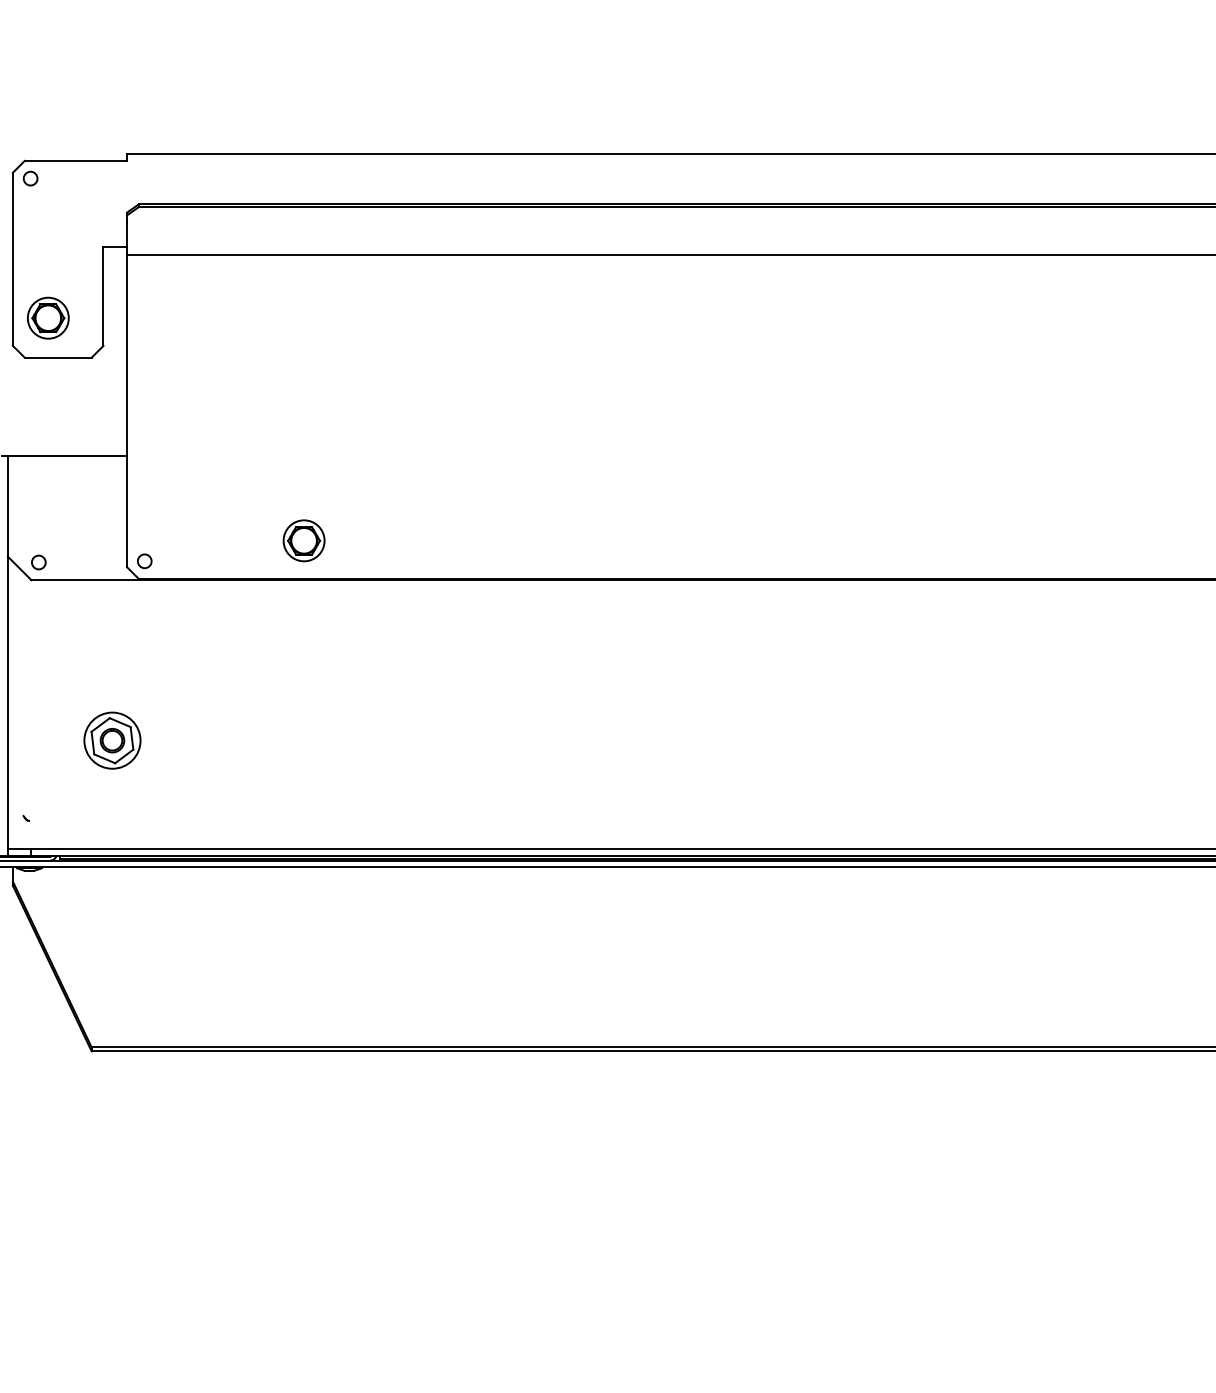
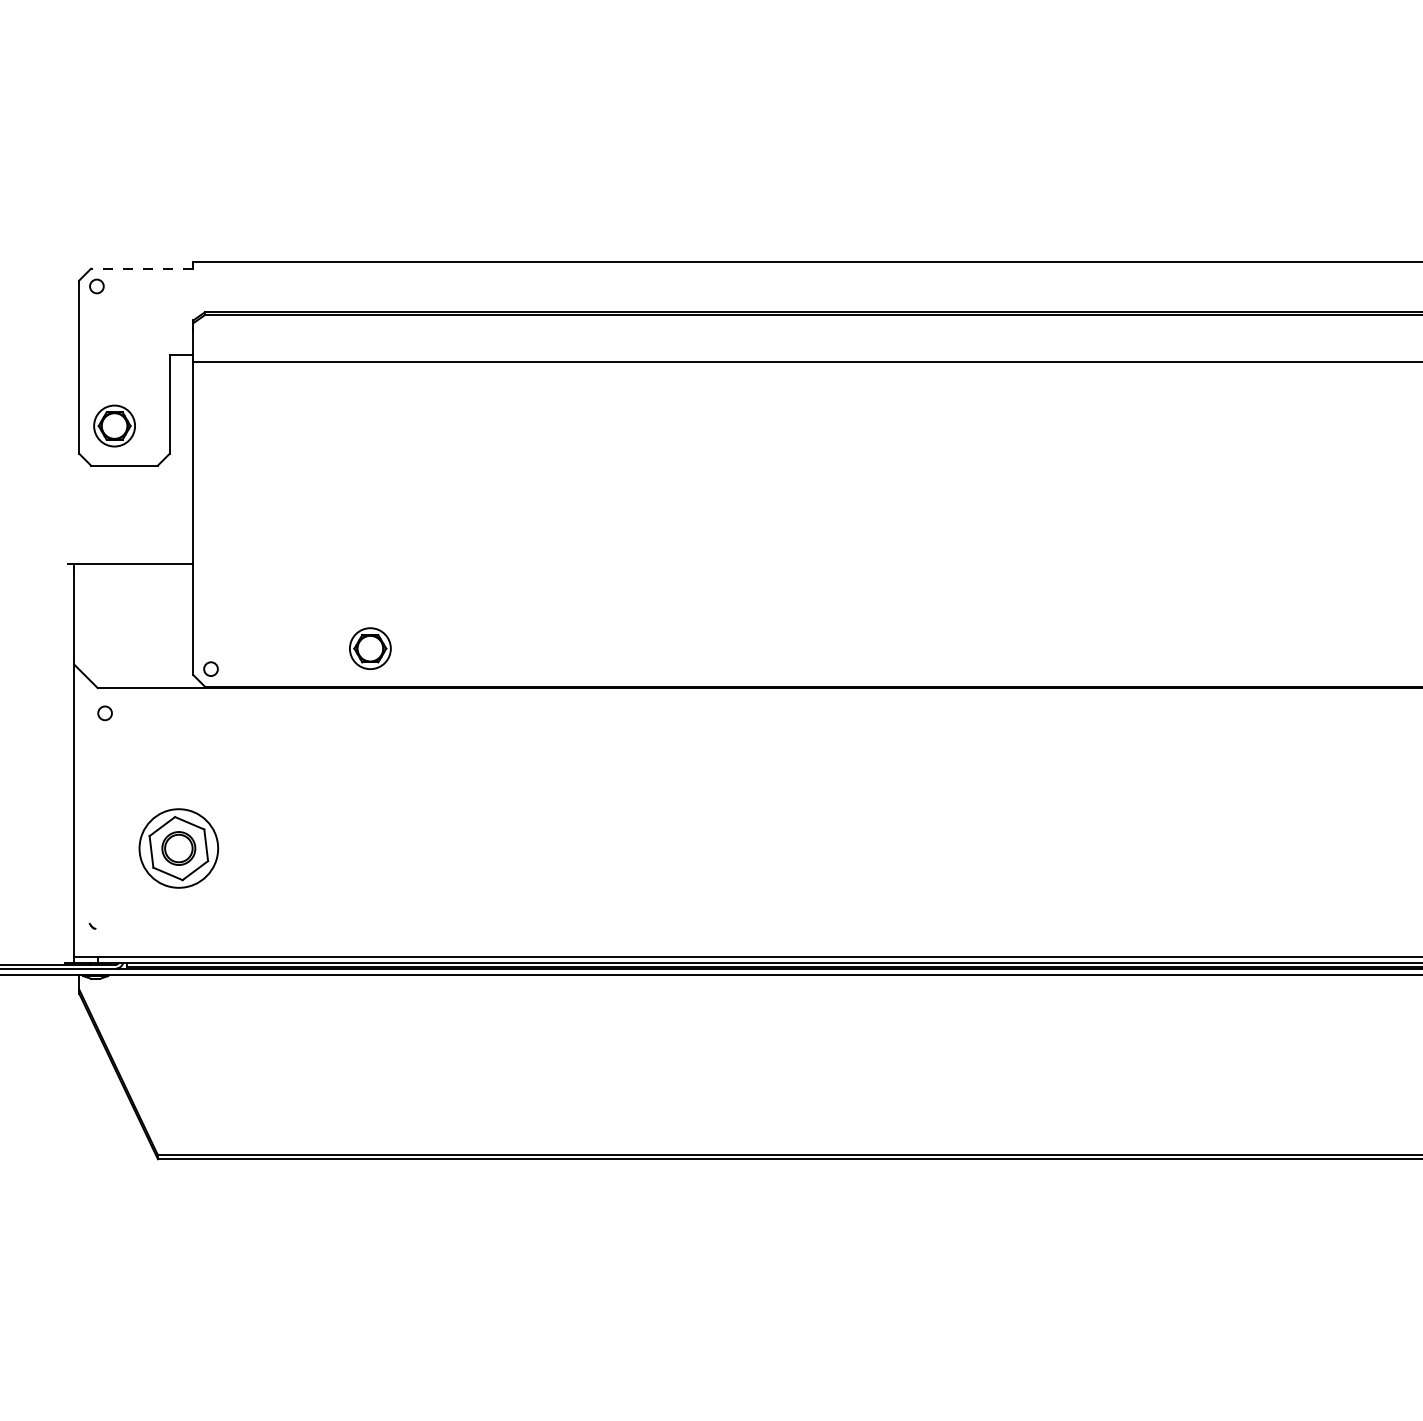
line: (75, 160) -> (141, 268), solid -> dashed
circle: (38, 562) -> (104, 713), moved
part: (112, 740) -> (178, 848), size x1.4

